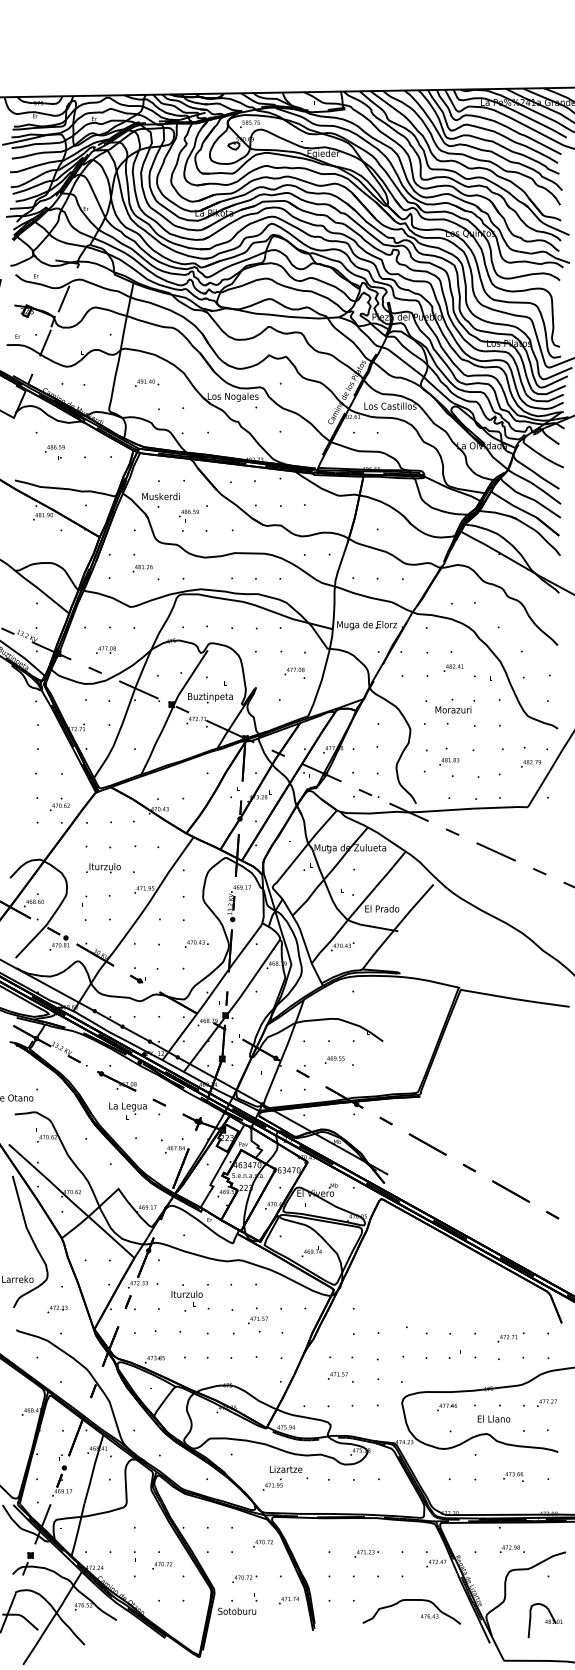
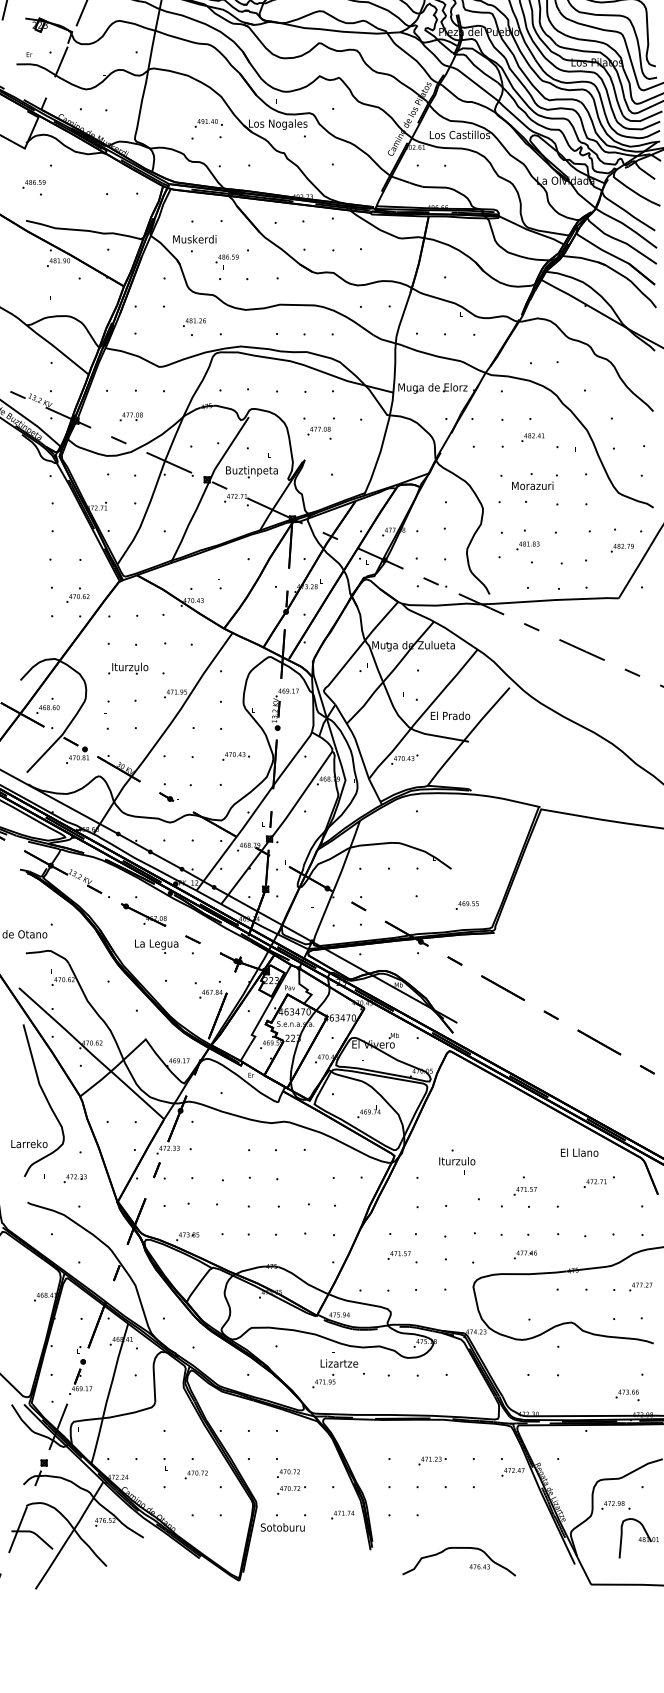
text: (147, 382) -> (209, 122), moved
text: (54, 452) -> (33, 188), moved
text: (142, 568) -> (194, 322), moved
text: (294, 672) -> (319, 432), moved
text: (334, 1059) -> (466, 904), moved
text: (186, 1295) -> (456, 1162), moved
text: (257, 1315) -> (524, 1185), moved
text: (510, 1337) -> (598, 1182), moved
text: (447, 1407) -> (525, 1254), moved
text: (493, 1418) -> (579, 1152), moved
text: (513, 1476) -> (627, 1394), moved
text: (262, 1543) -> (287, 1473), moved
text: (512, 1548) -> (615, 1504), moved
part: (421, 1615) -> (470, 1565), moved

